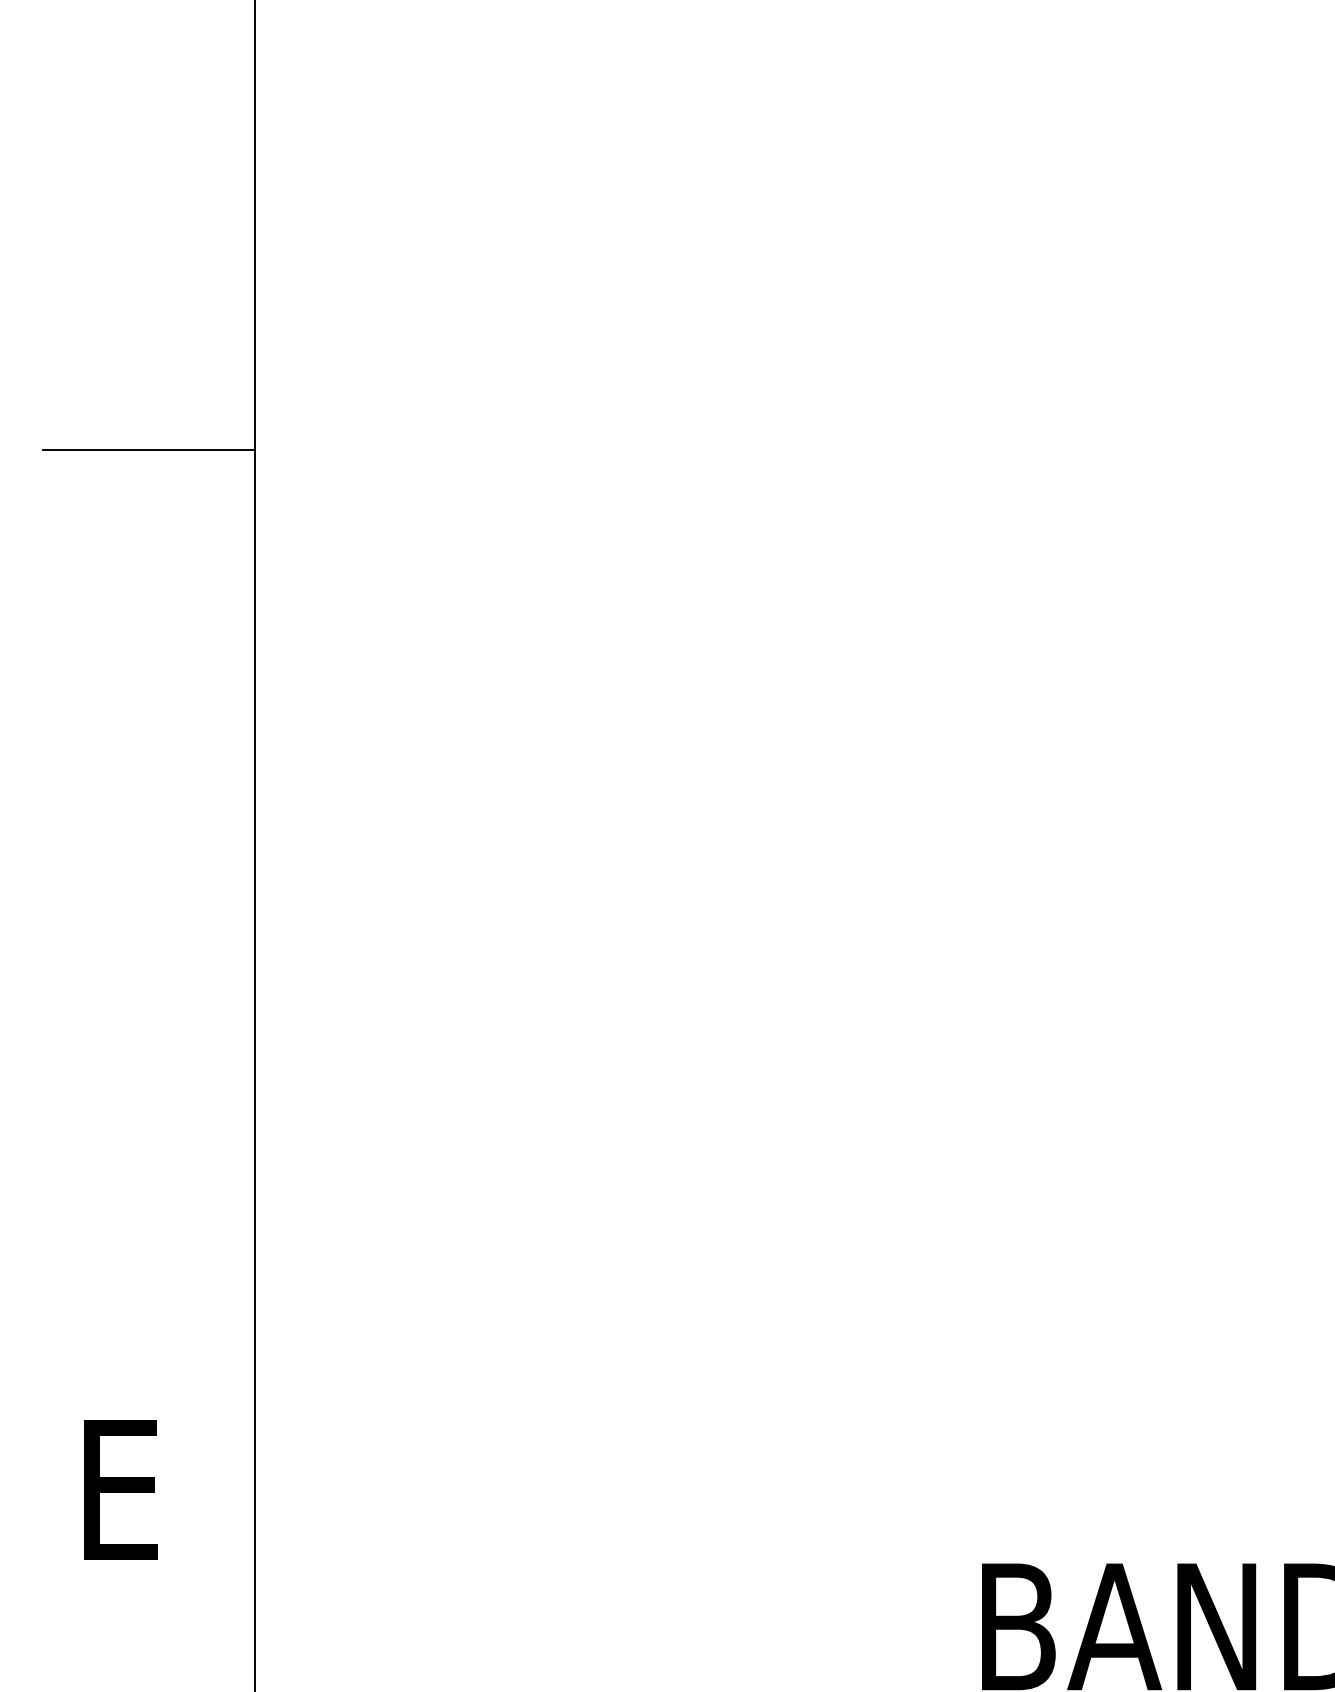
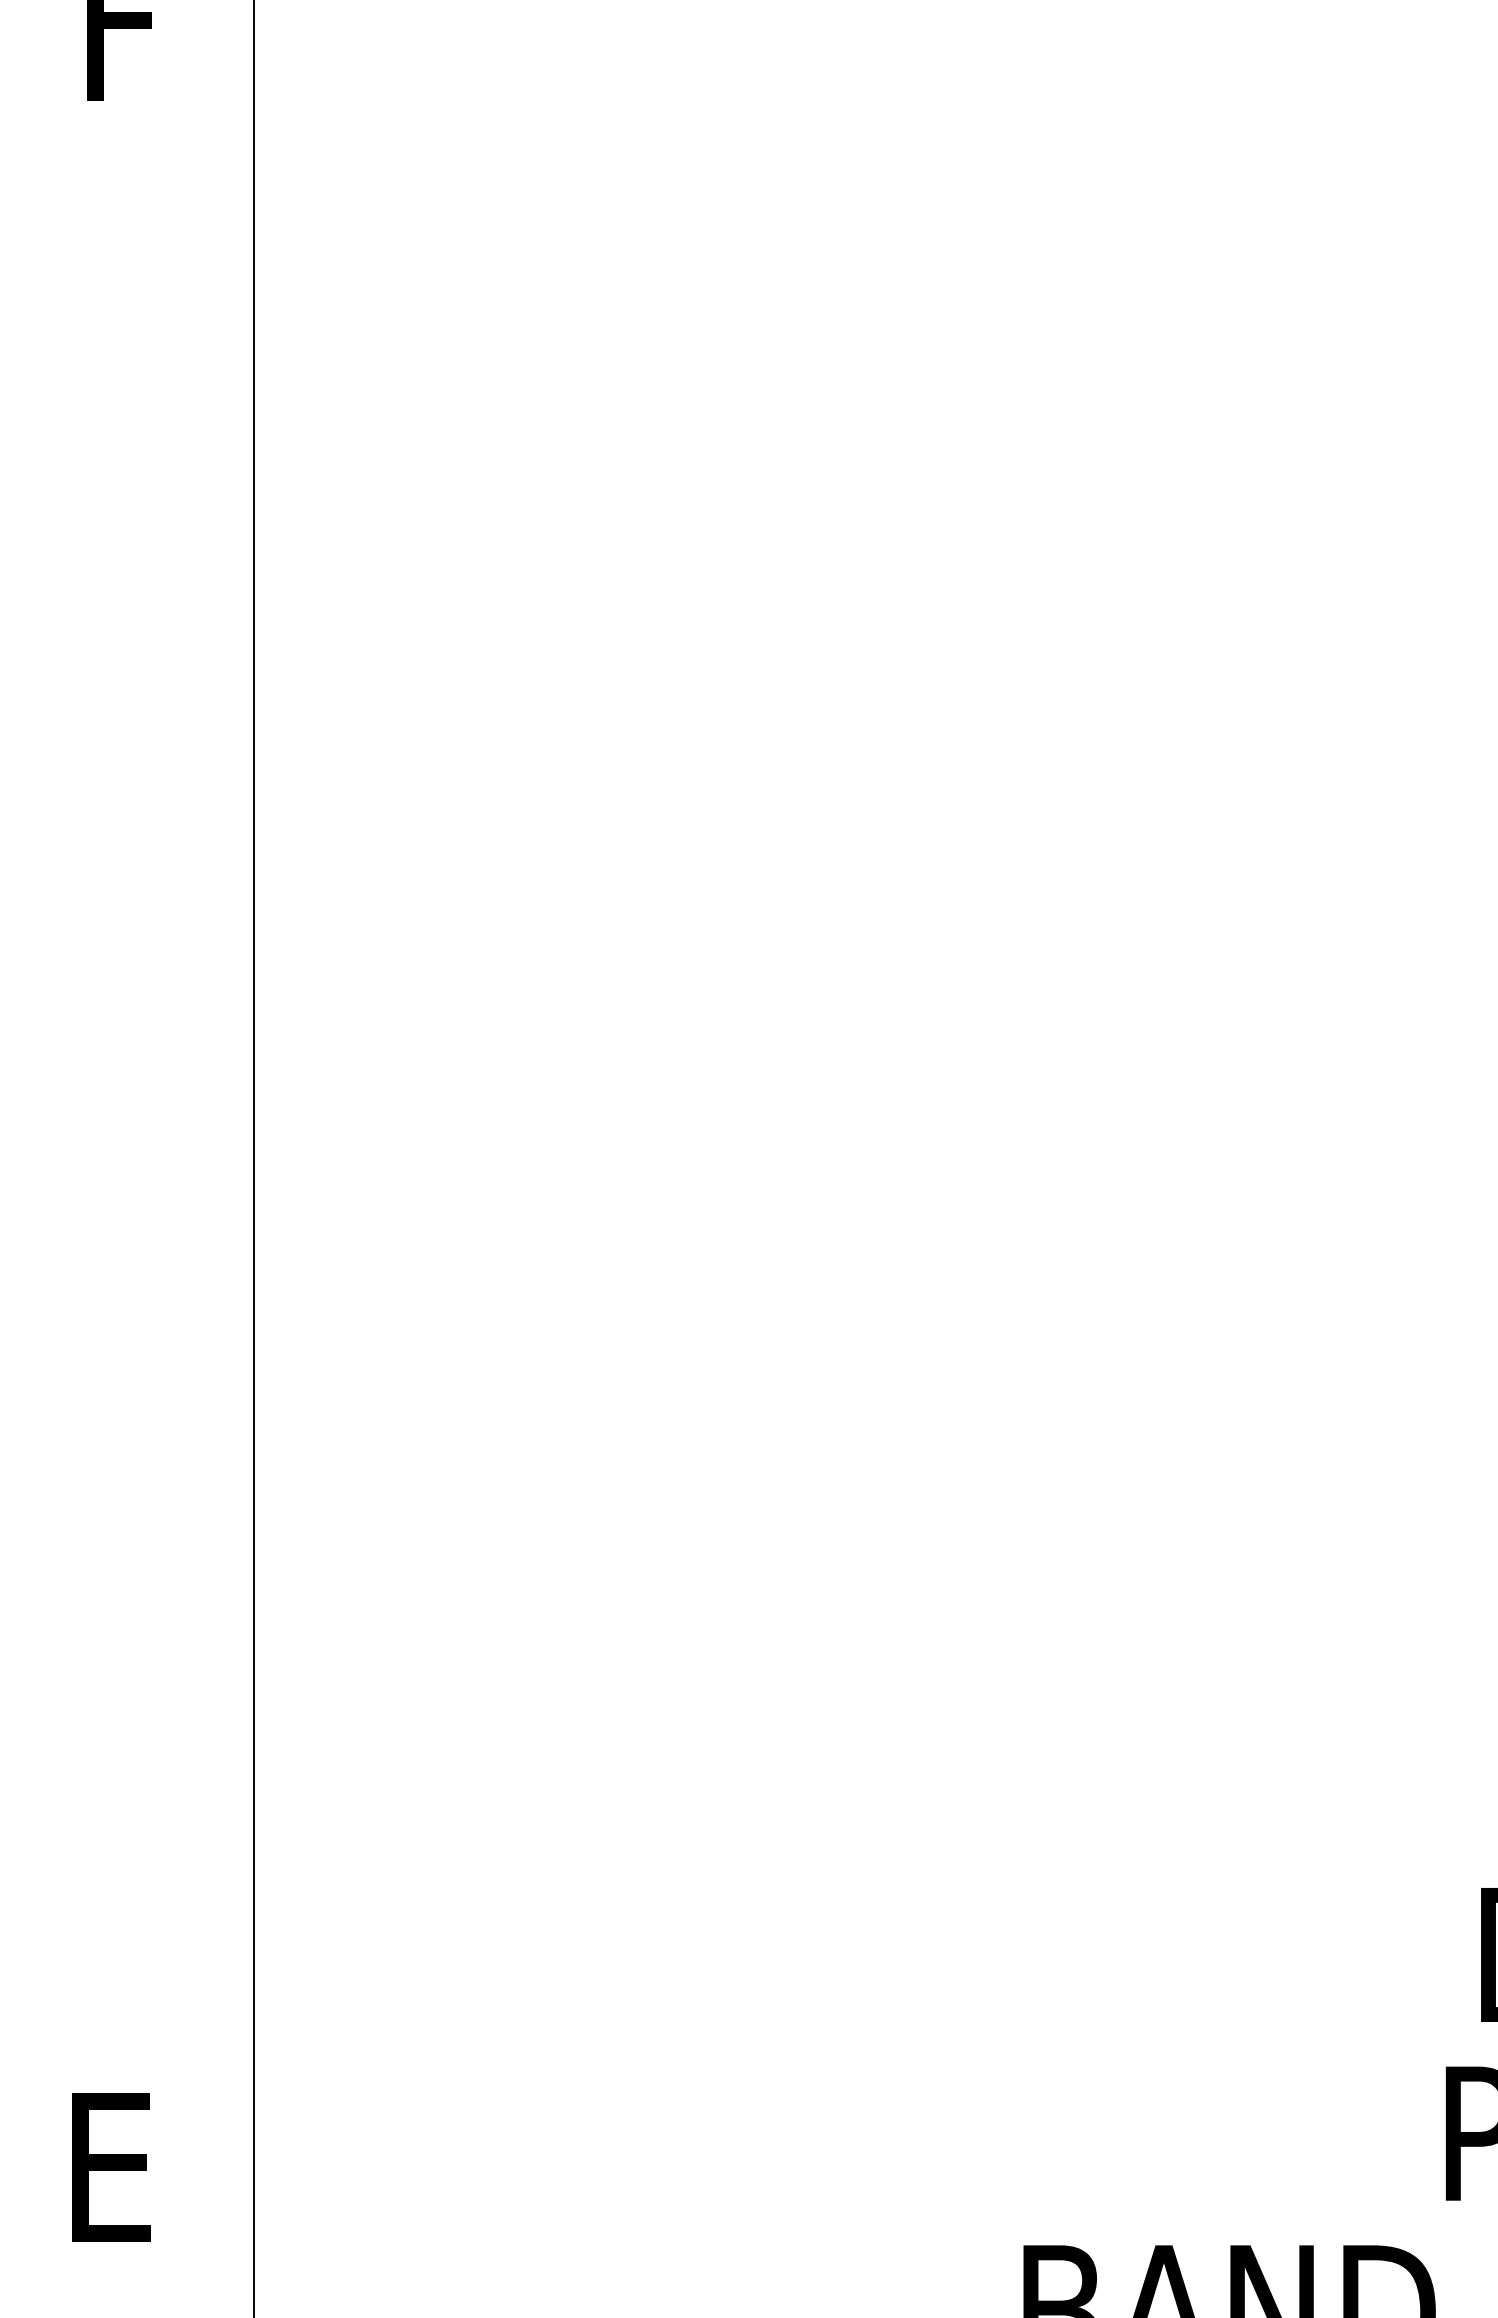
line: (149, 450) -> (141, 1066), removed

